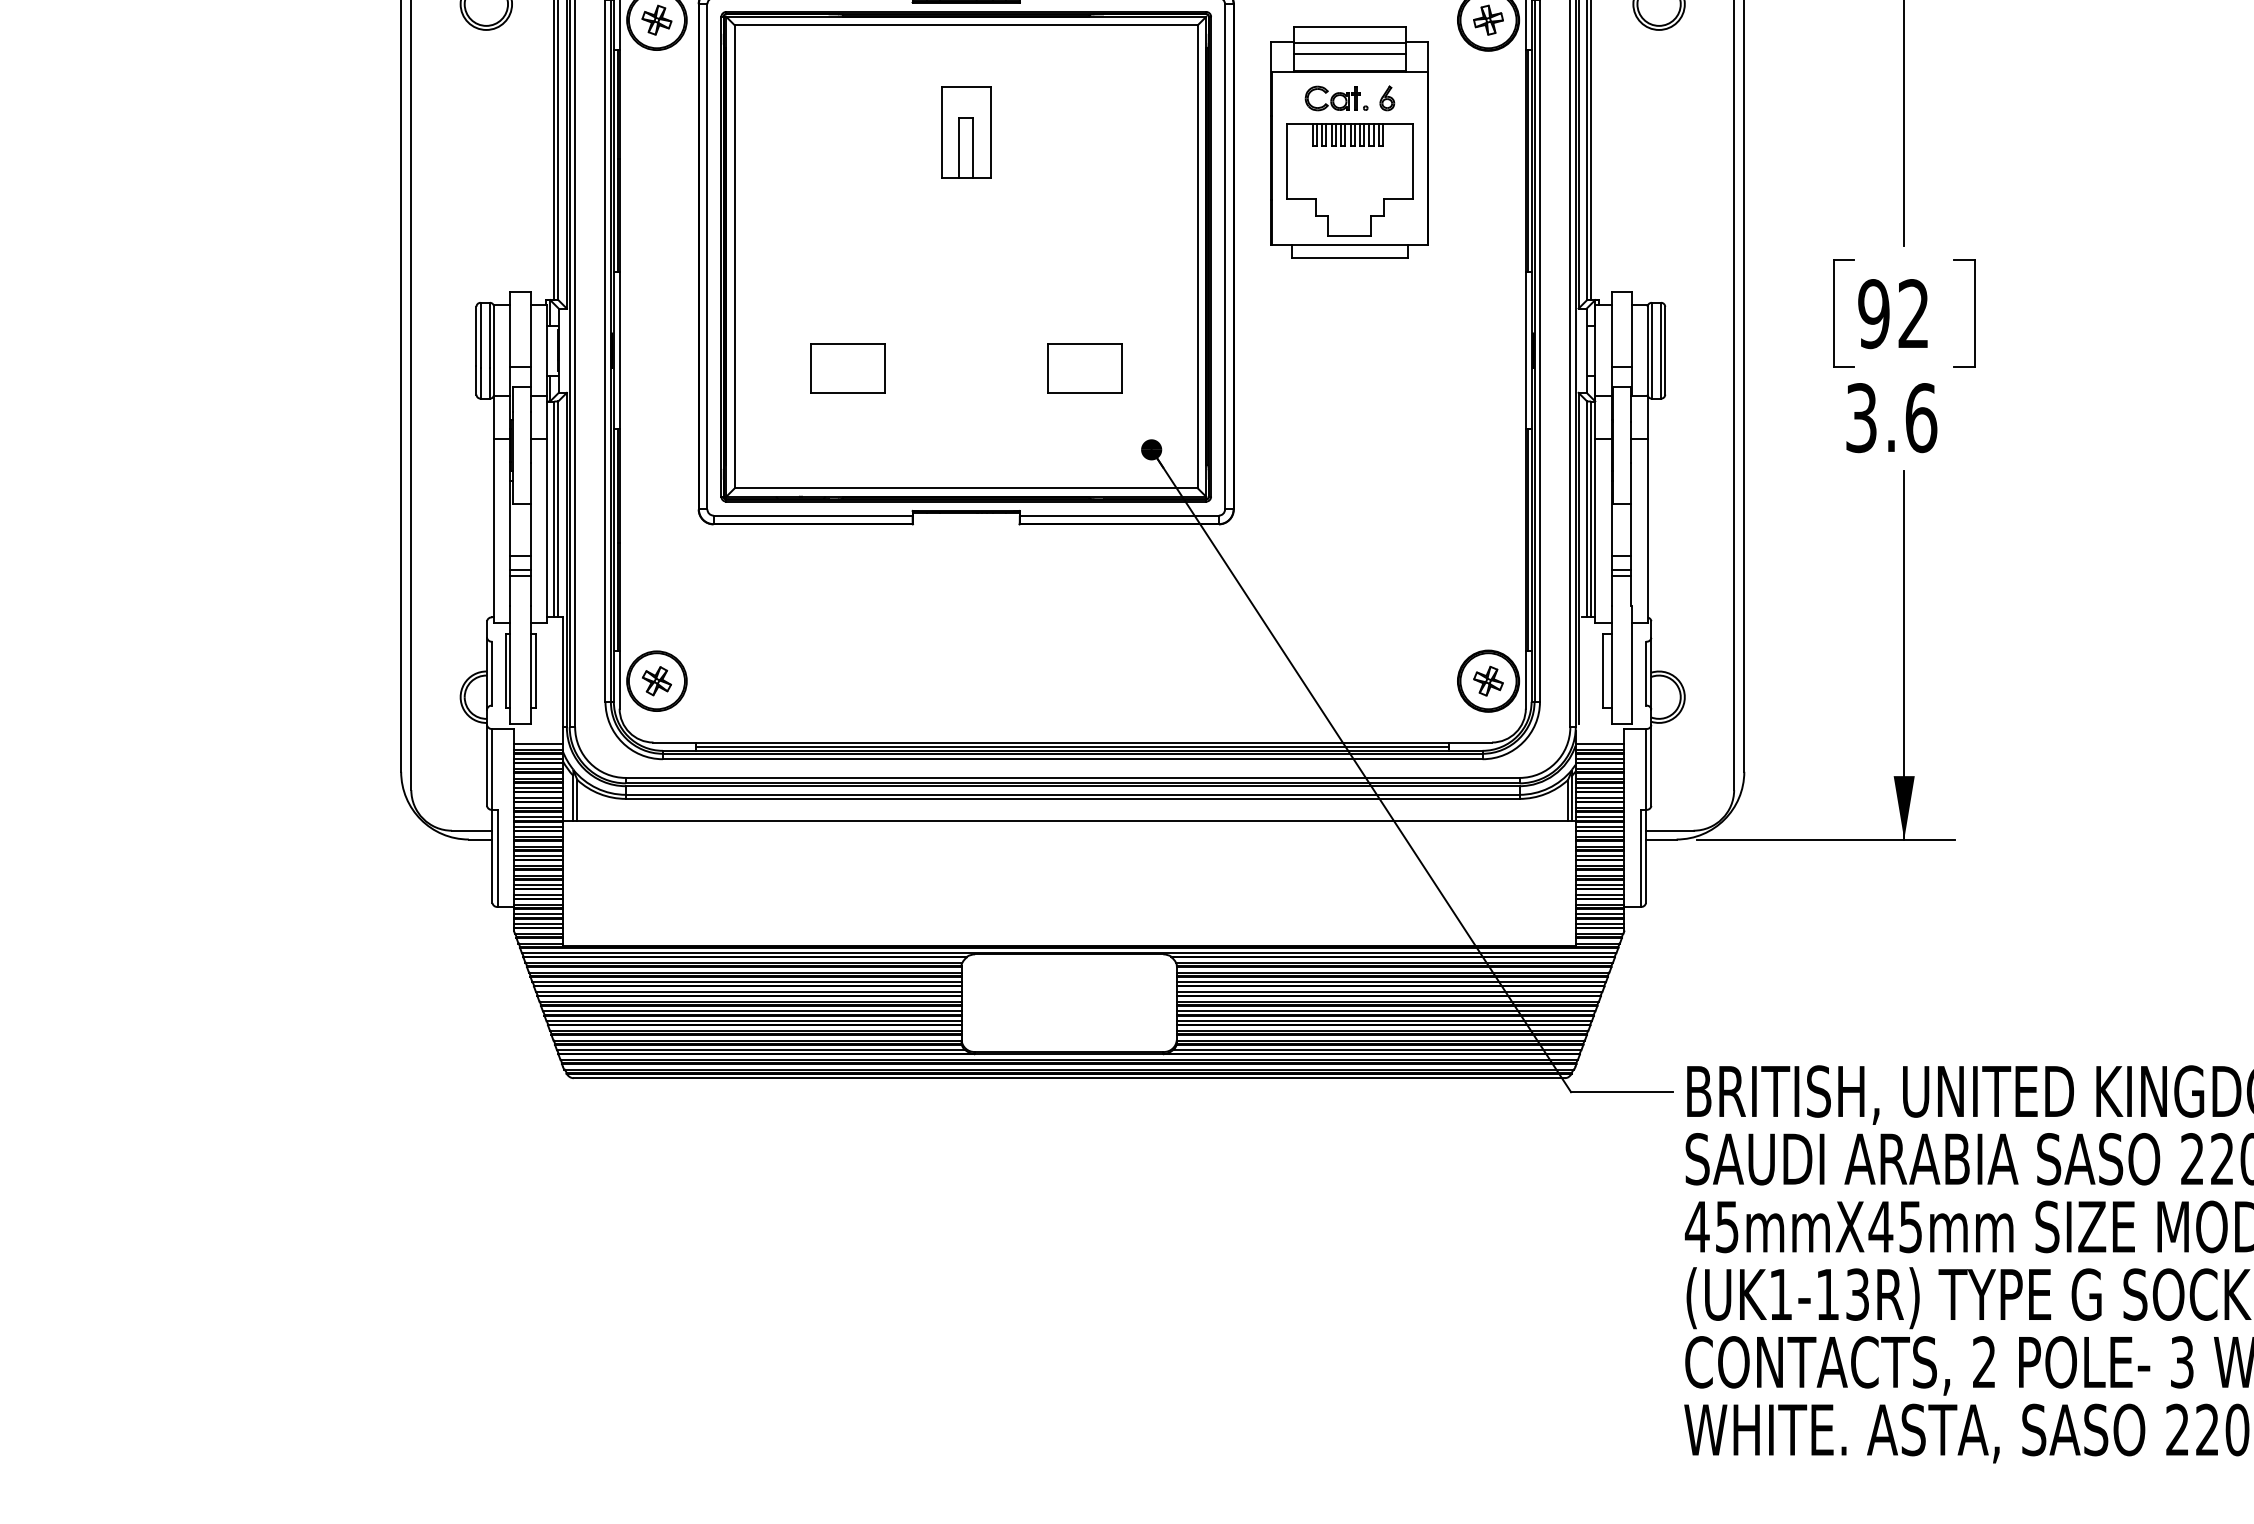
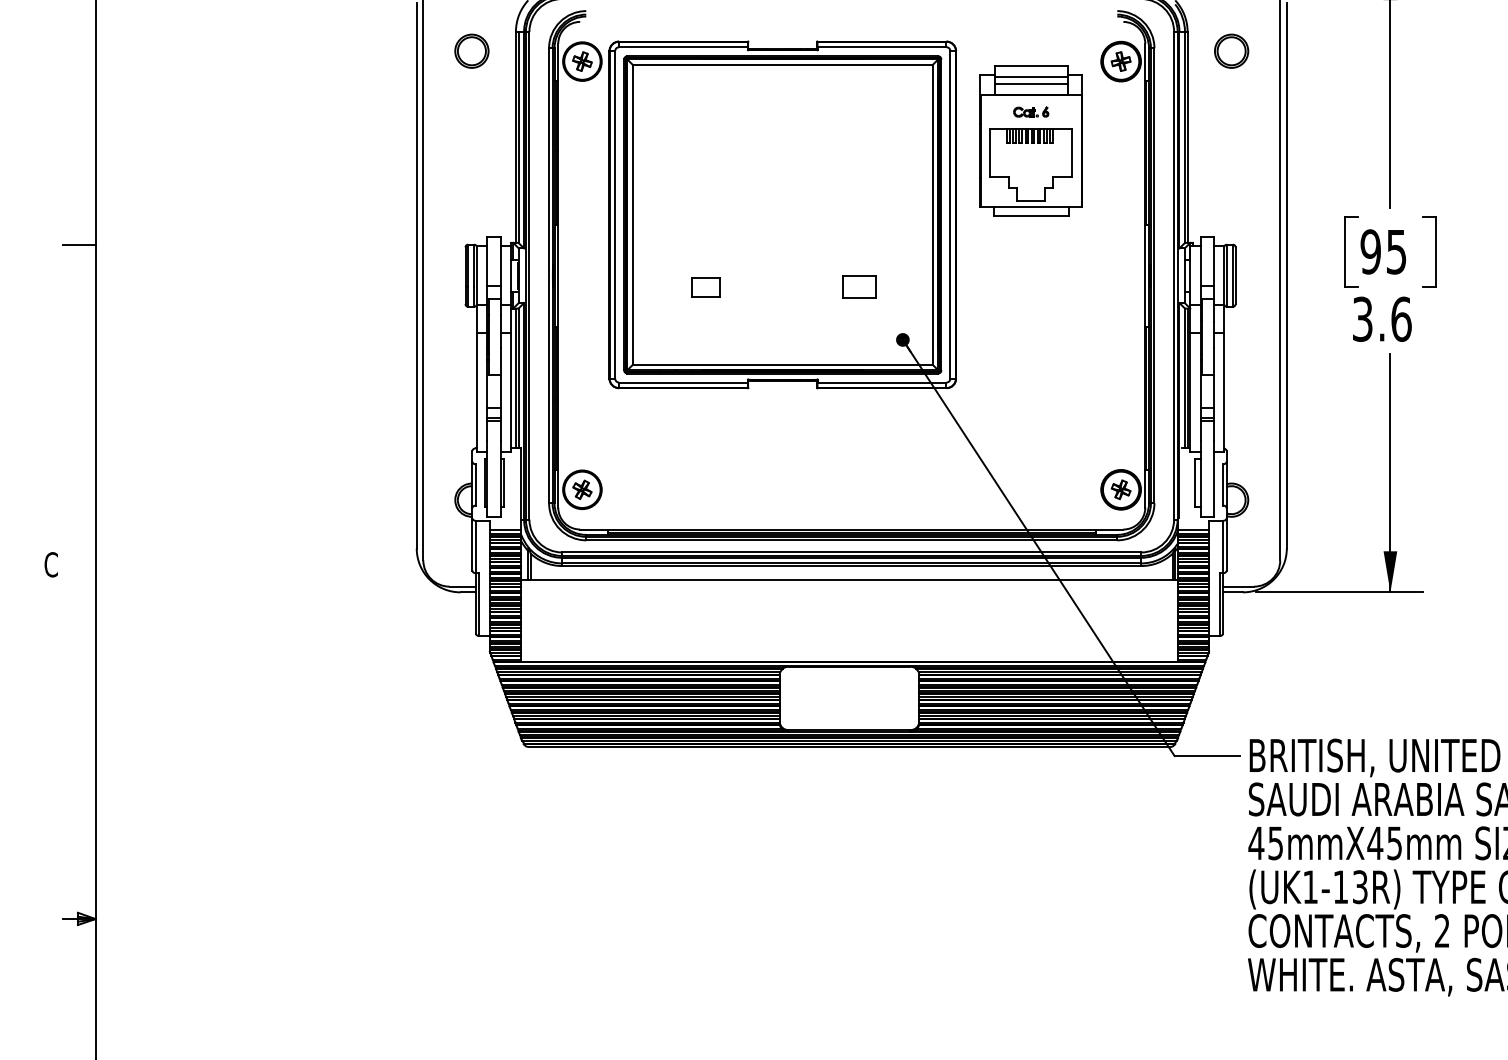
part: (1348, 97) -> (1030, 111), size x0.6
part: (965, 132) -> (782, 134), removed
text: (1913, 313) -> (1396, 251), 92 -> 95
part: (846, 368) -> (705, 287), size x0.6
part: (1084, 368) -> (859, 287), size x0.7

